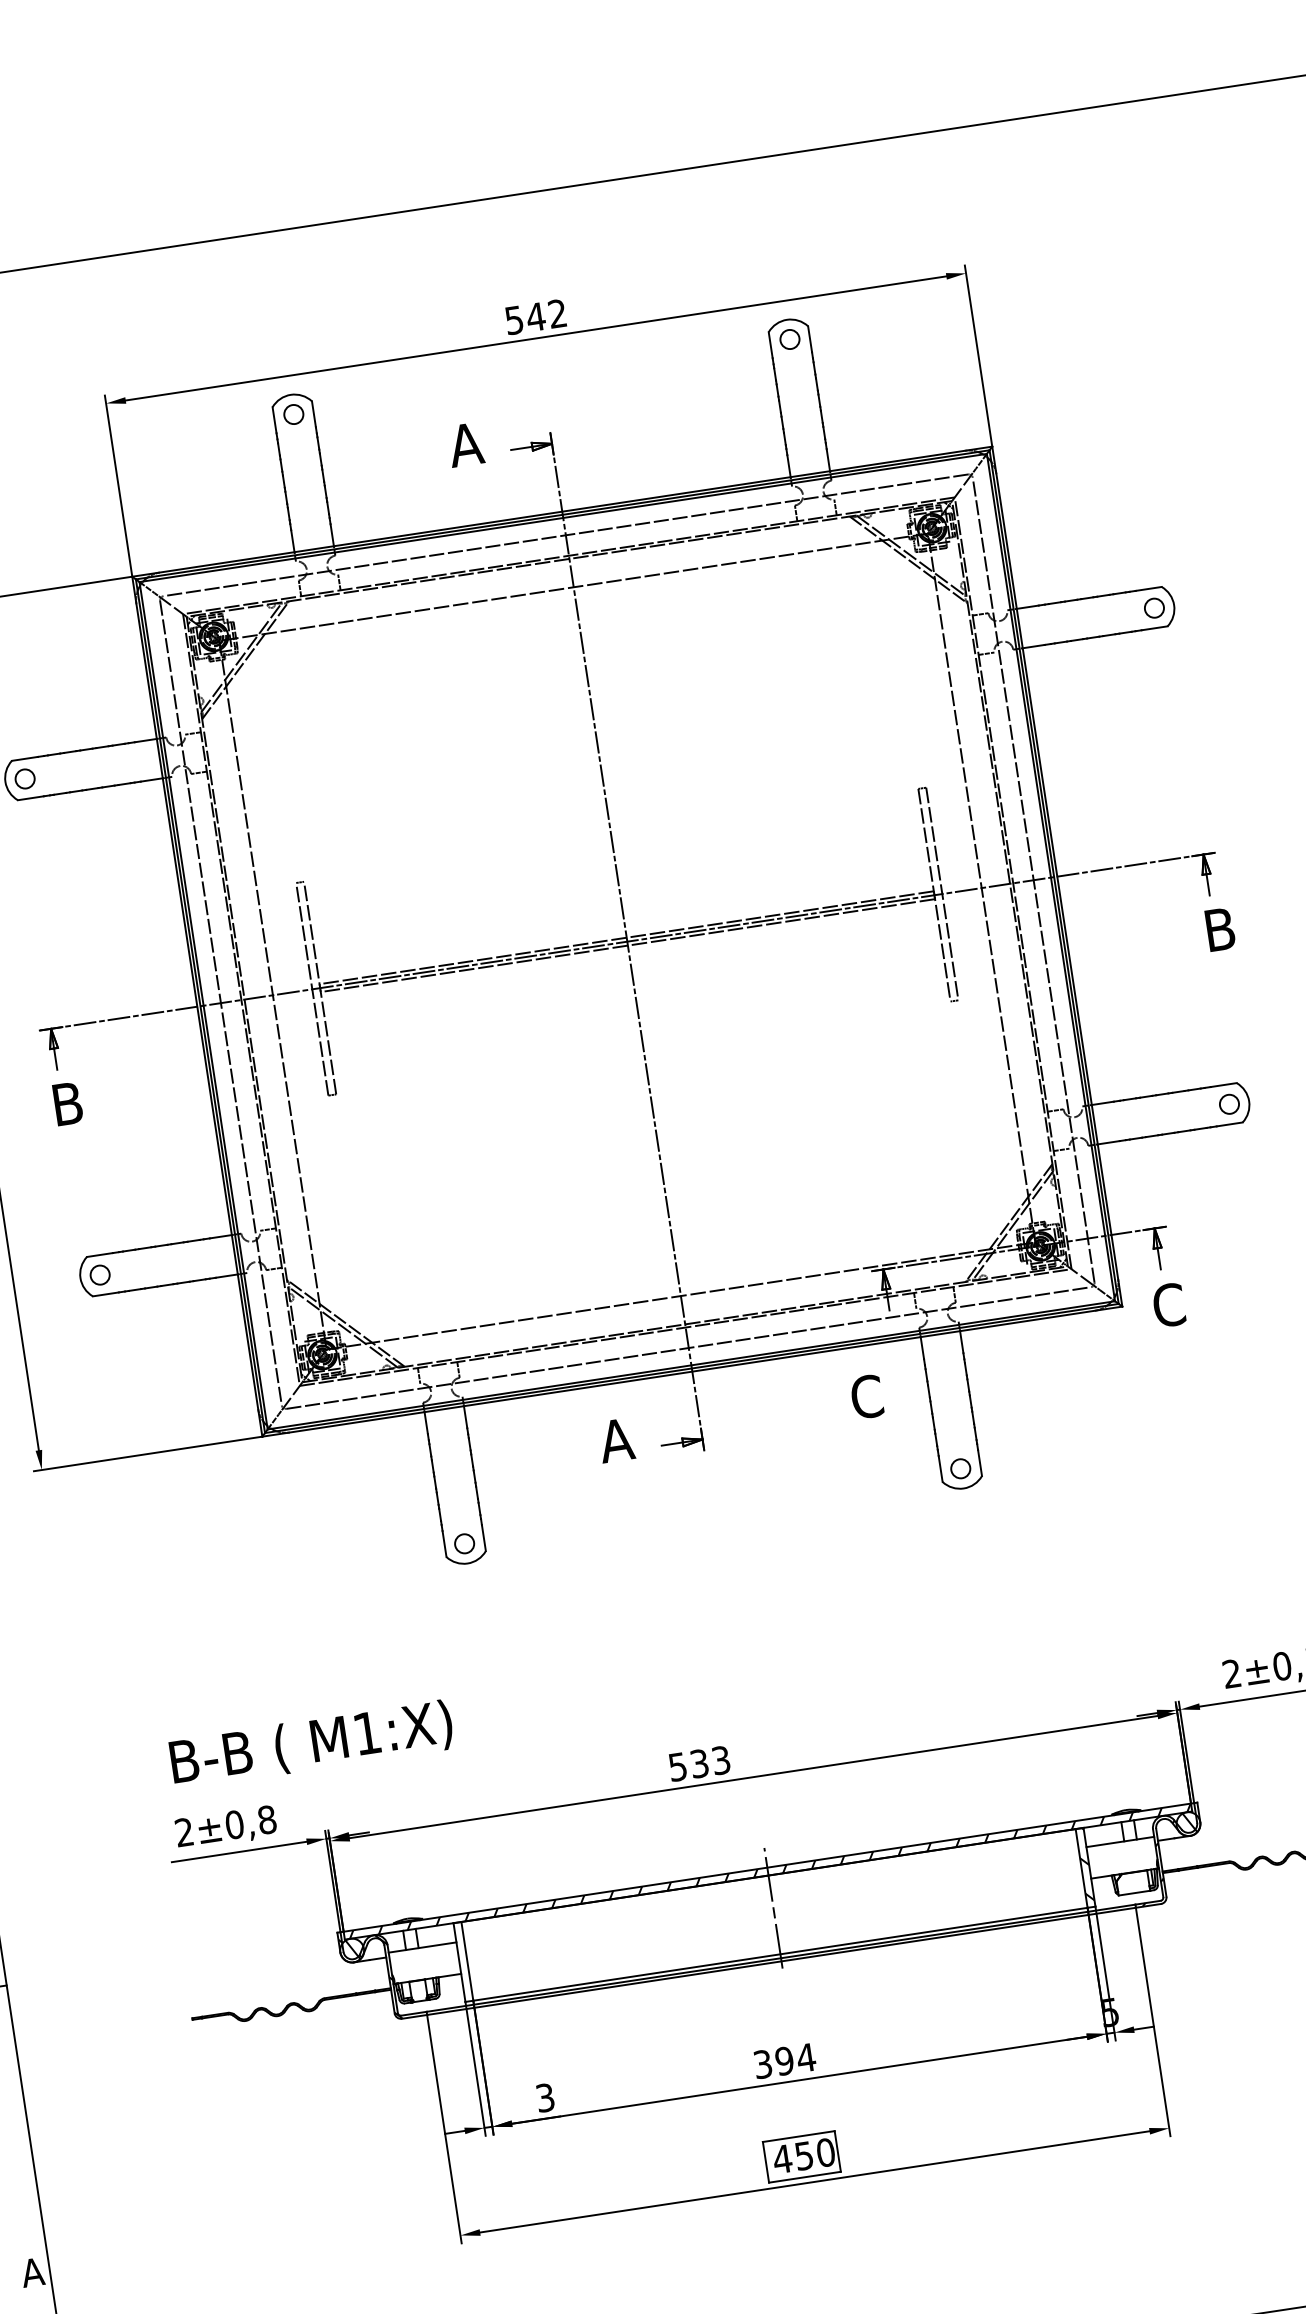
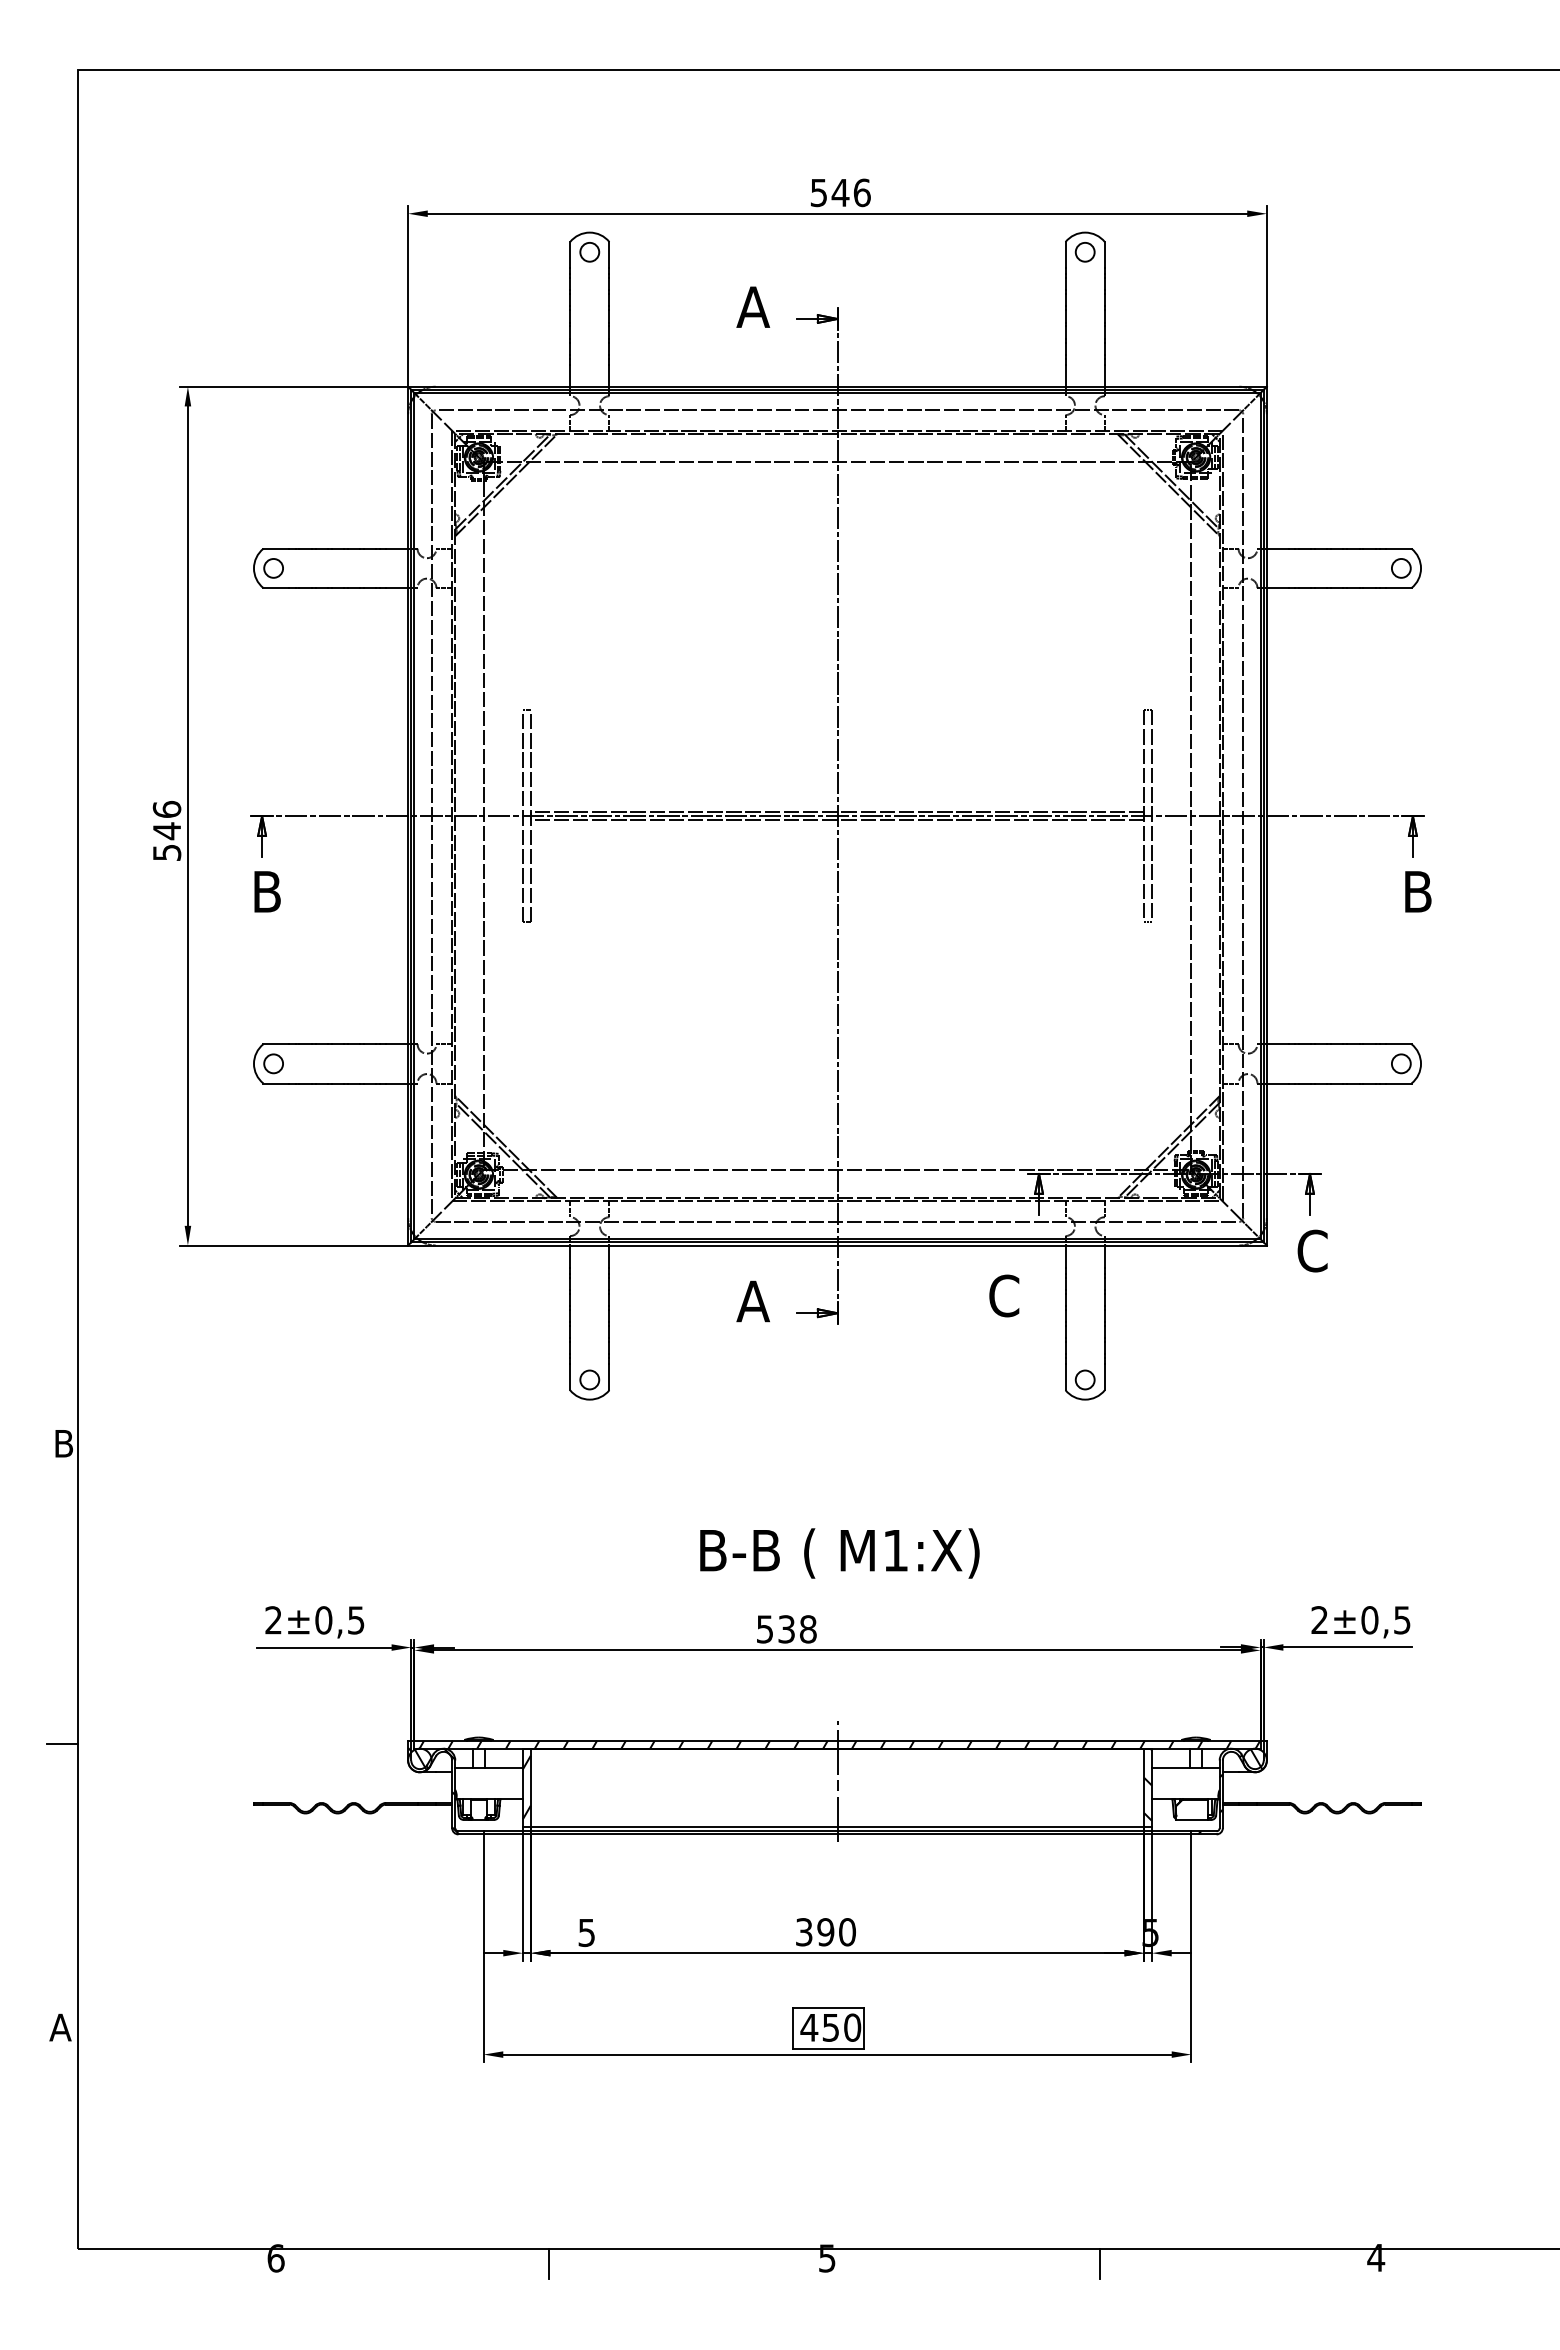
text: (556, 313) -> (861, 192), 542 -> 546
text: (311, 1744) -> (839, 1553), moved
text: (721, 1760) -> (808, 1629), 533 -> 538
text: (266, 1820) -> (355, 1620), ±0,8 -> ±0,5
hatch: (462, 1961) -> (526, 1787), added
text: (806, 2058) -> (847, 1932), 394 -> 390
text: (545, 2097) -> (586, 1932), 3 -> 5

